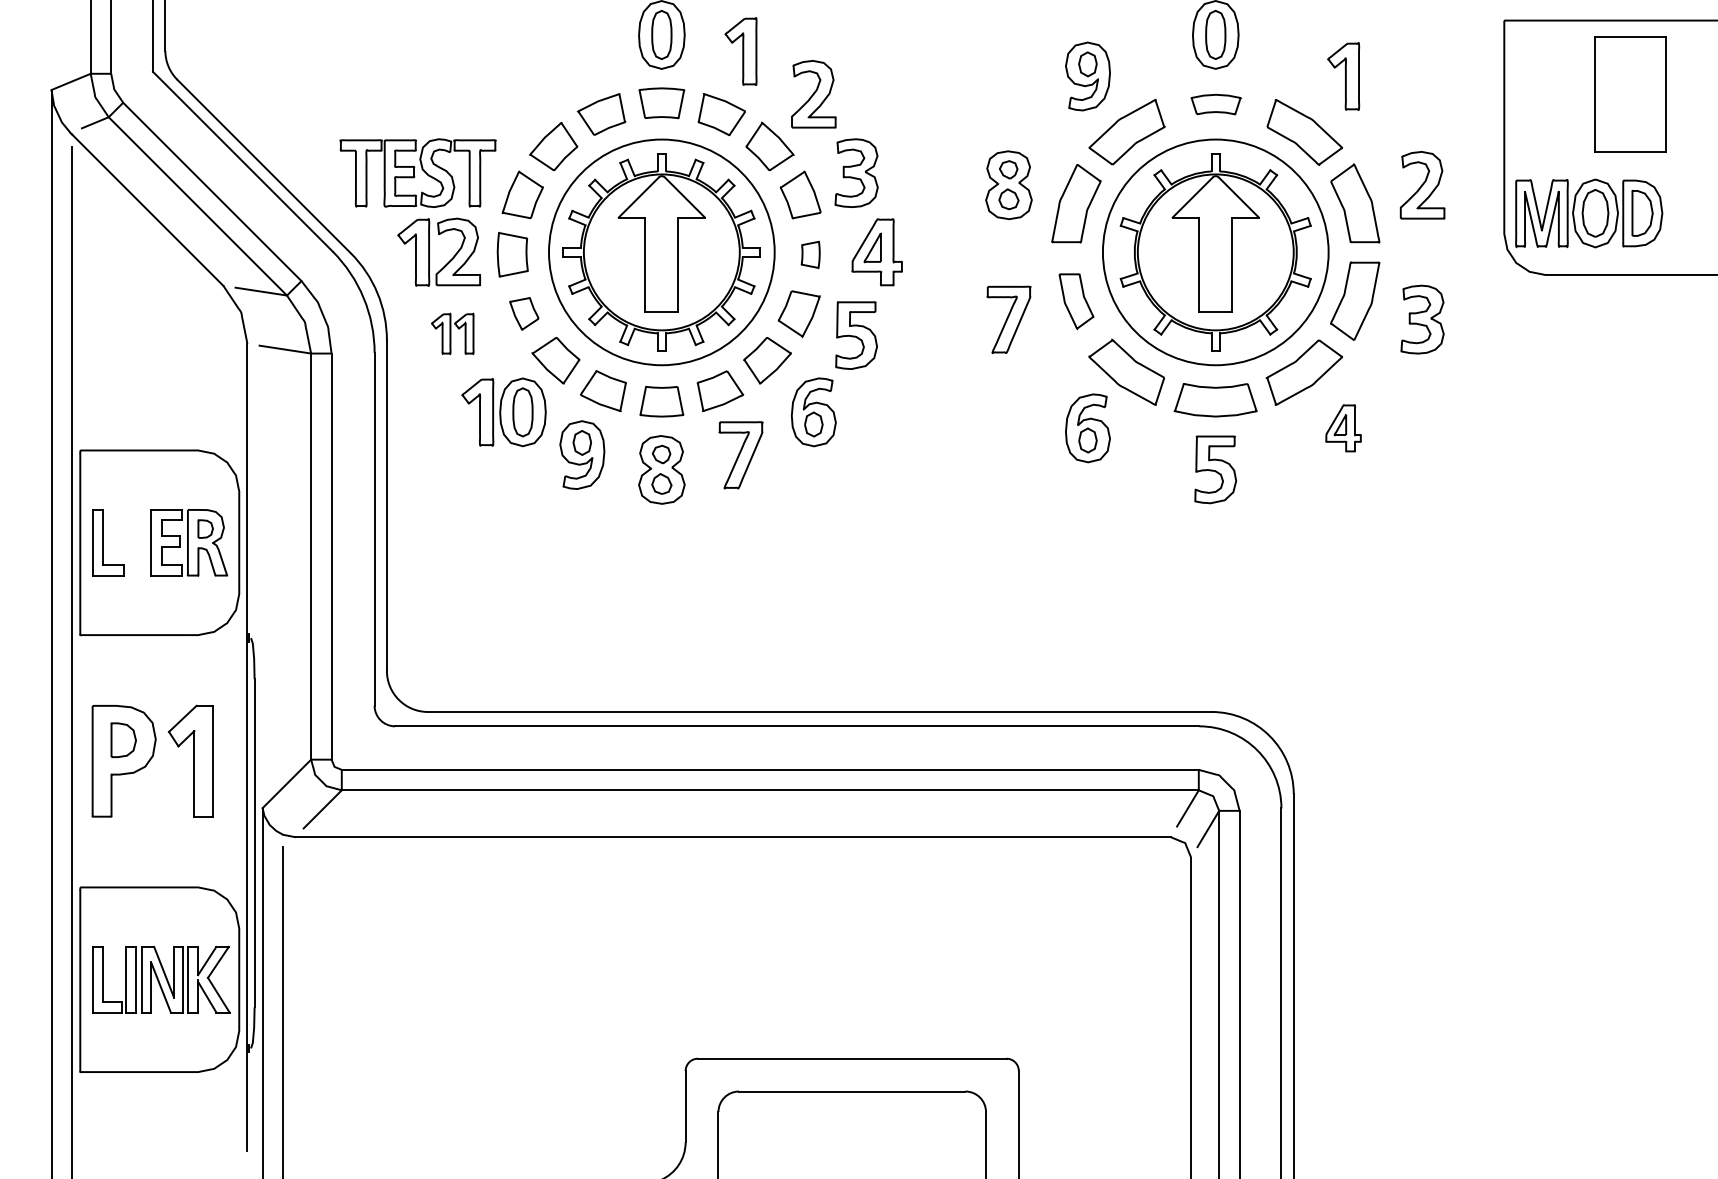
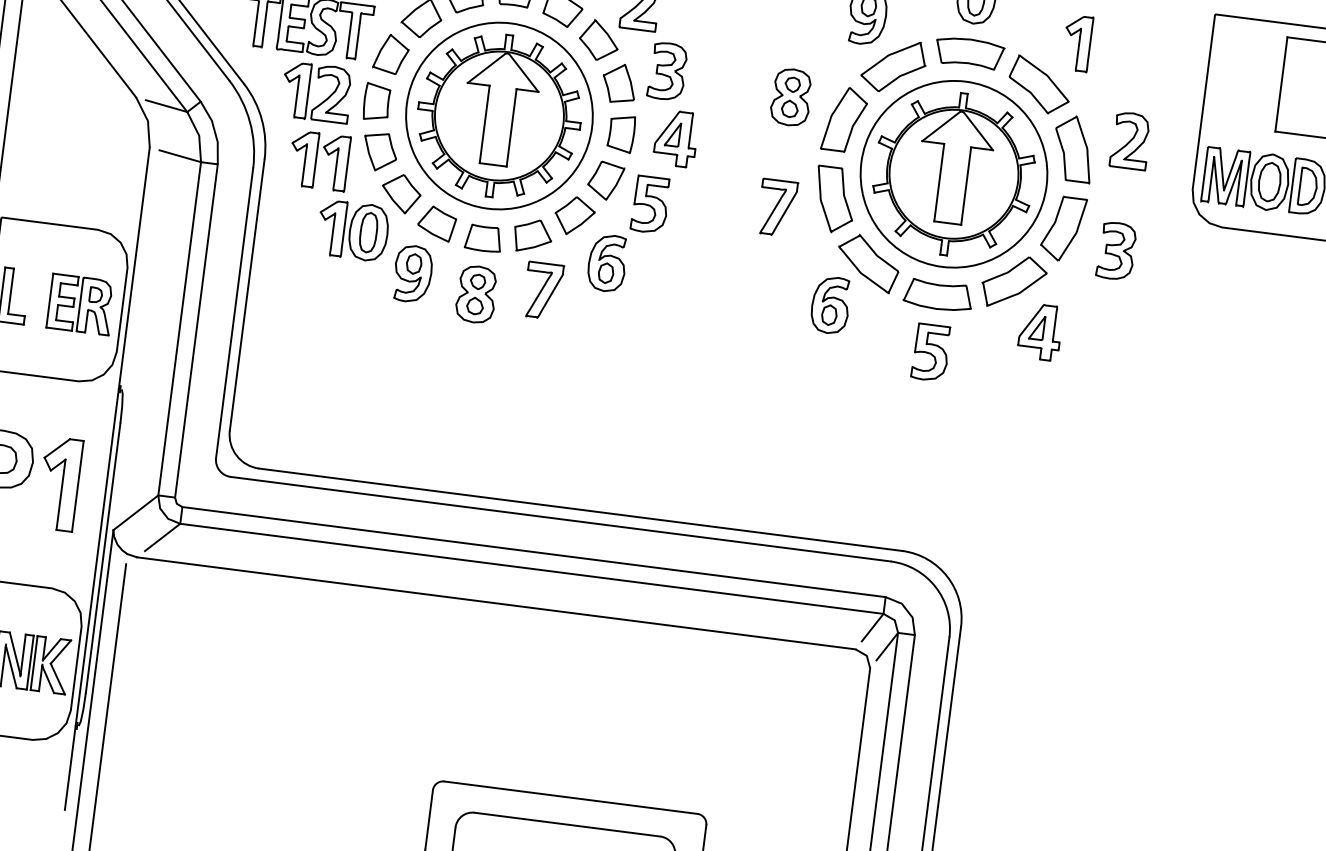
part: (1216, 104) -> (970, 52), size x1.67
part: (810, 254) -> (621, 133), size x1.67
part: (1076, 301) -> (834, 199), size x1.43
part: (524, 313) -> (380, 151), size x1.43
part: (452, 333) -> (319, 160), size x1.67
part: (1343, 428) -> (1040, 332), size x1.43

